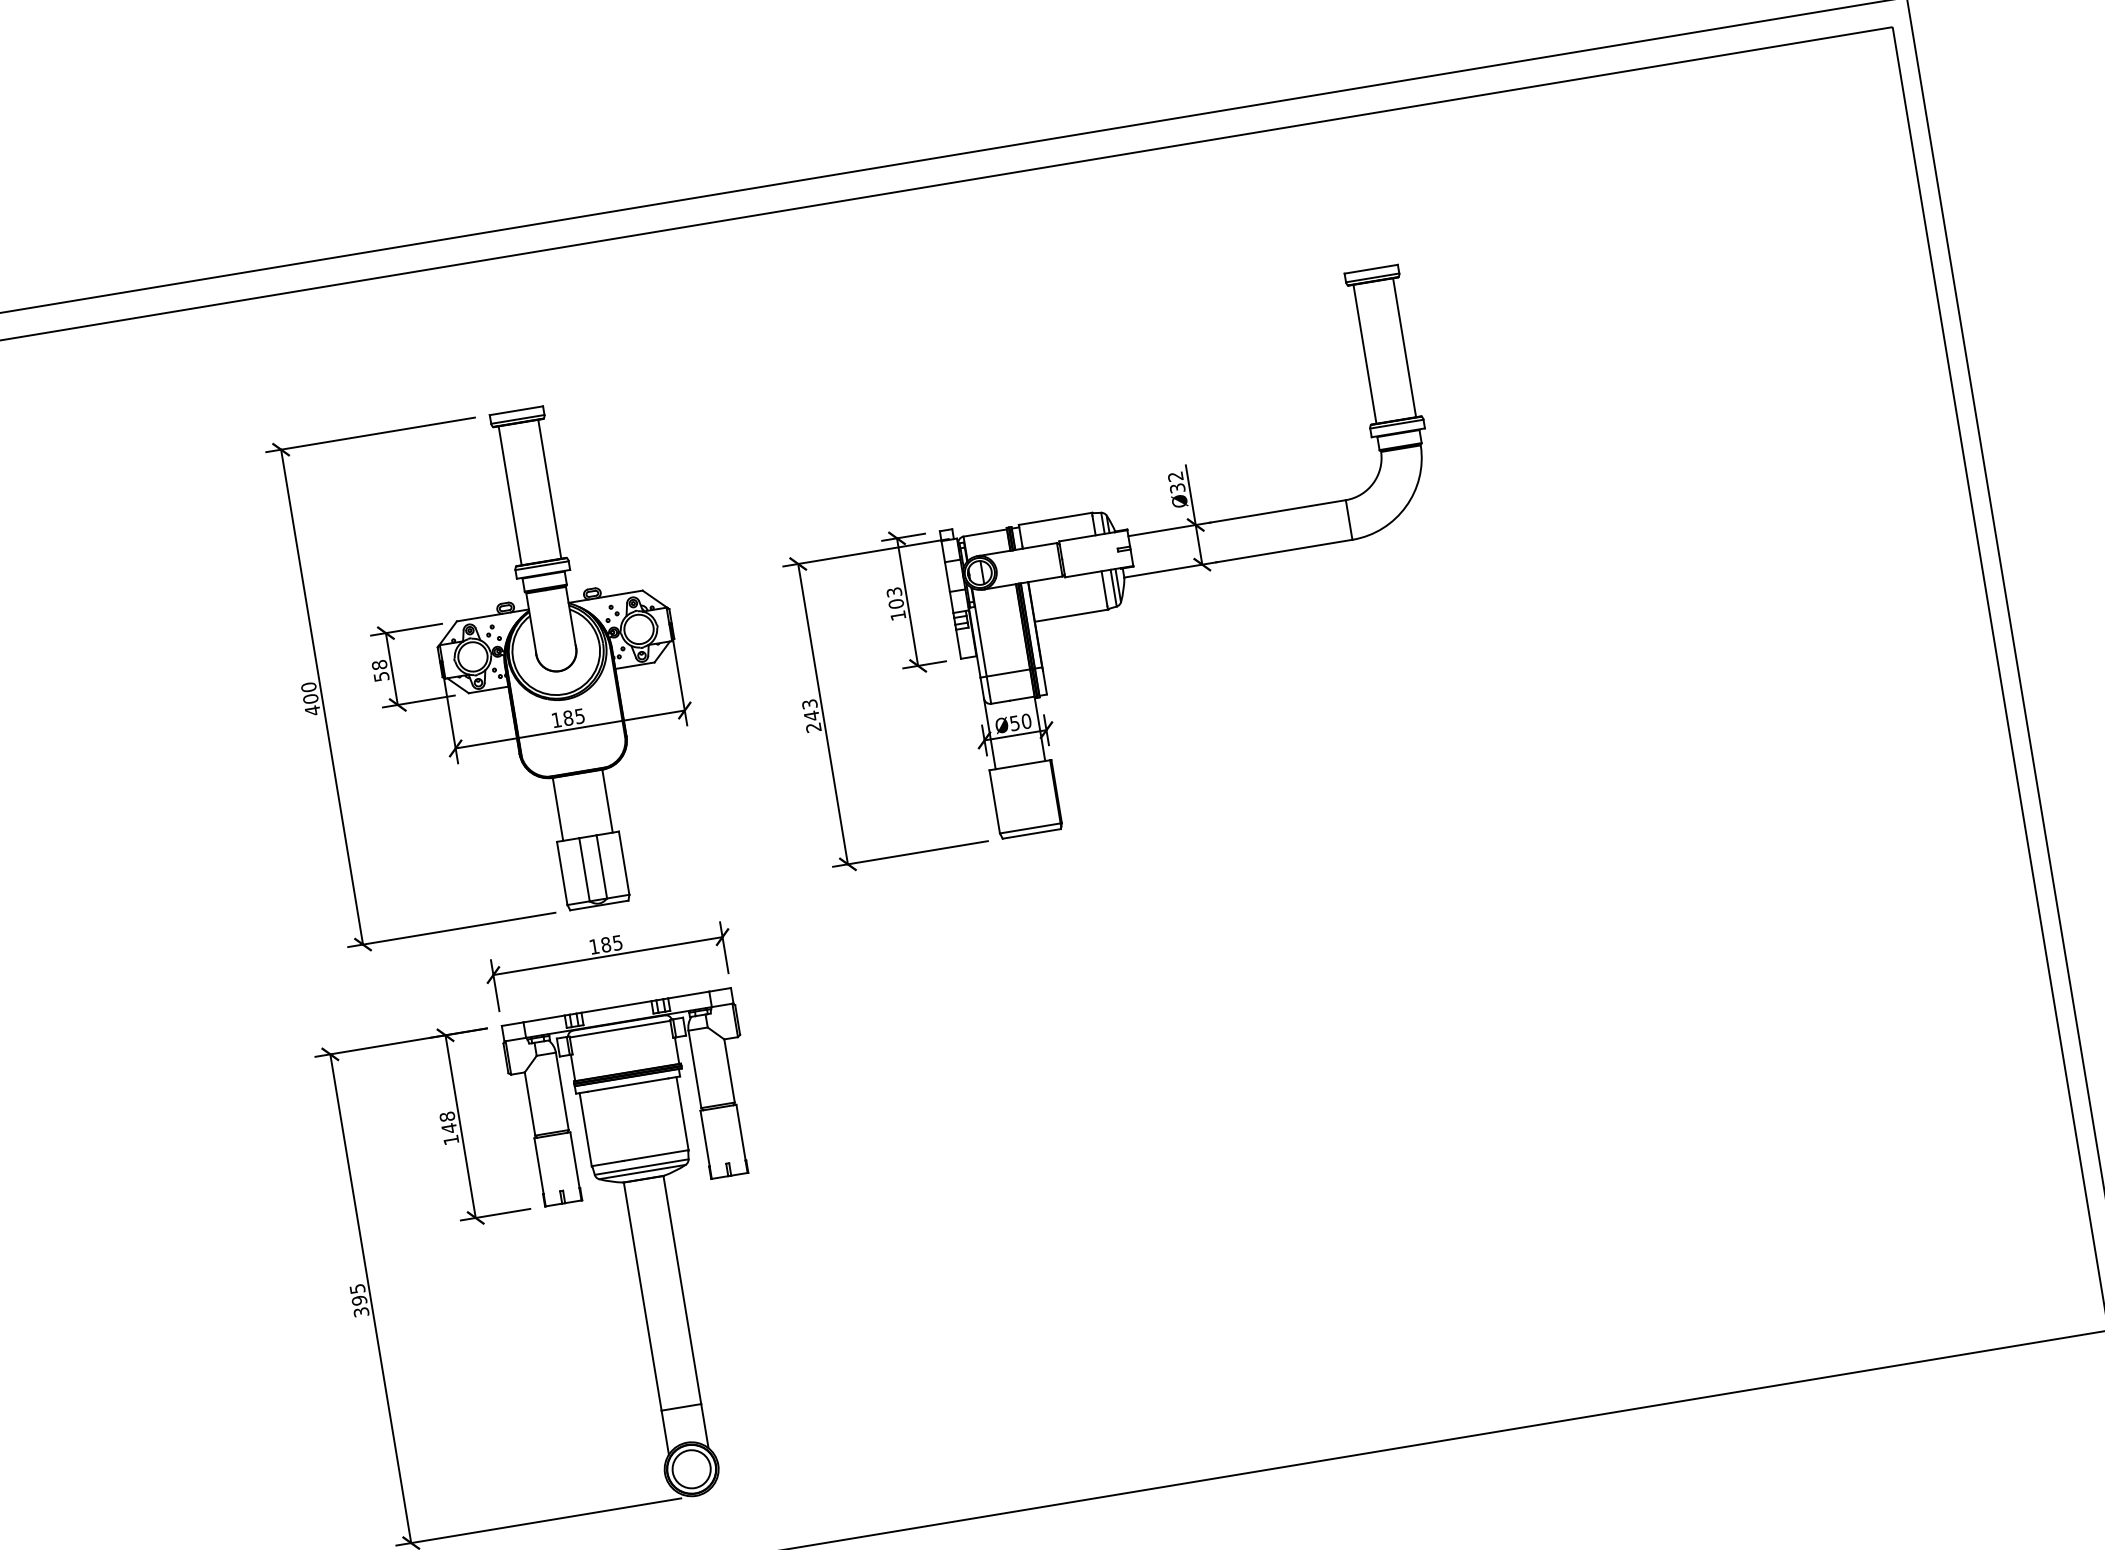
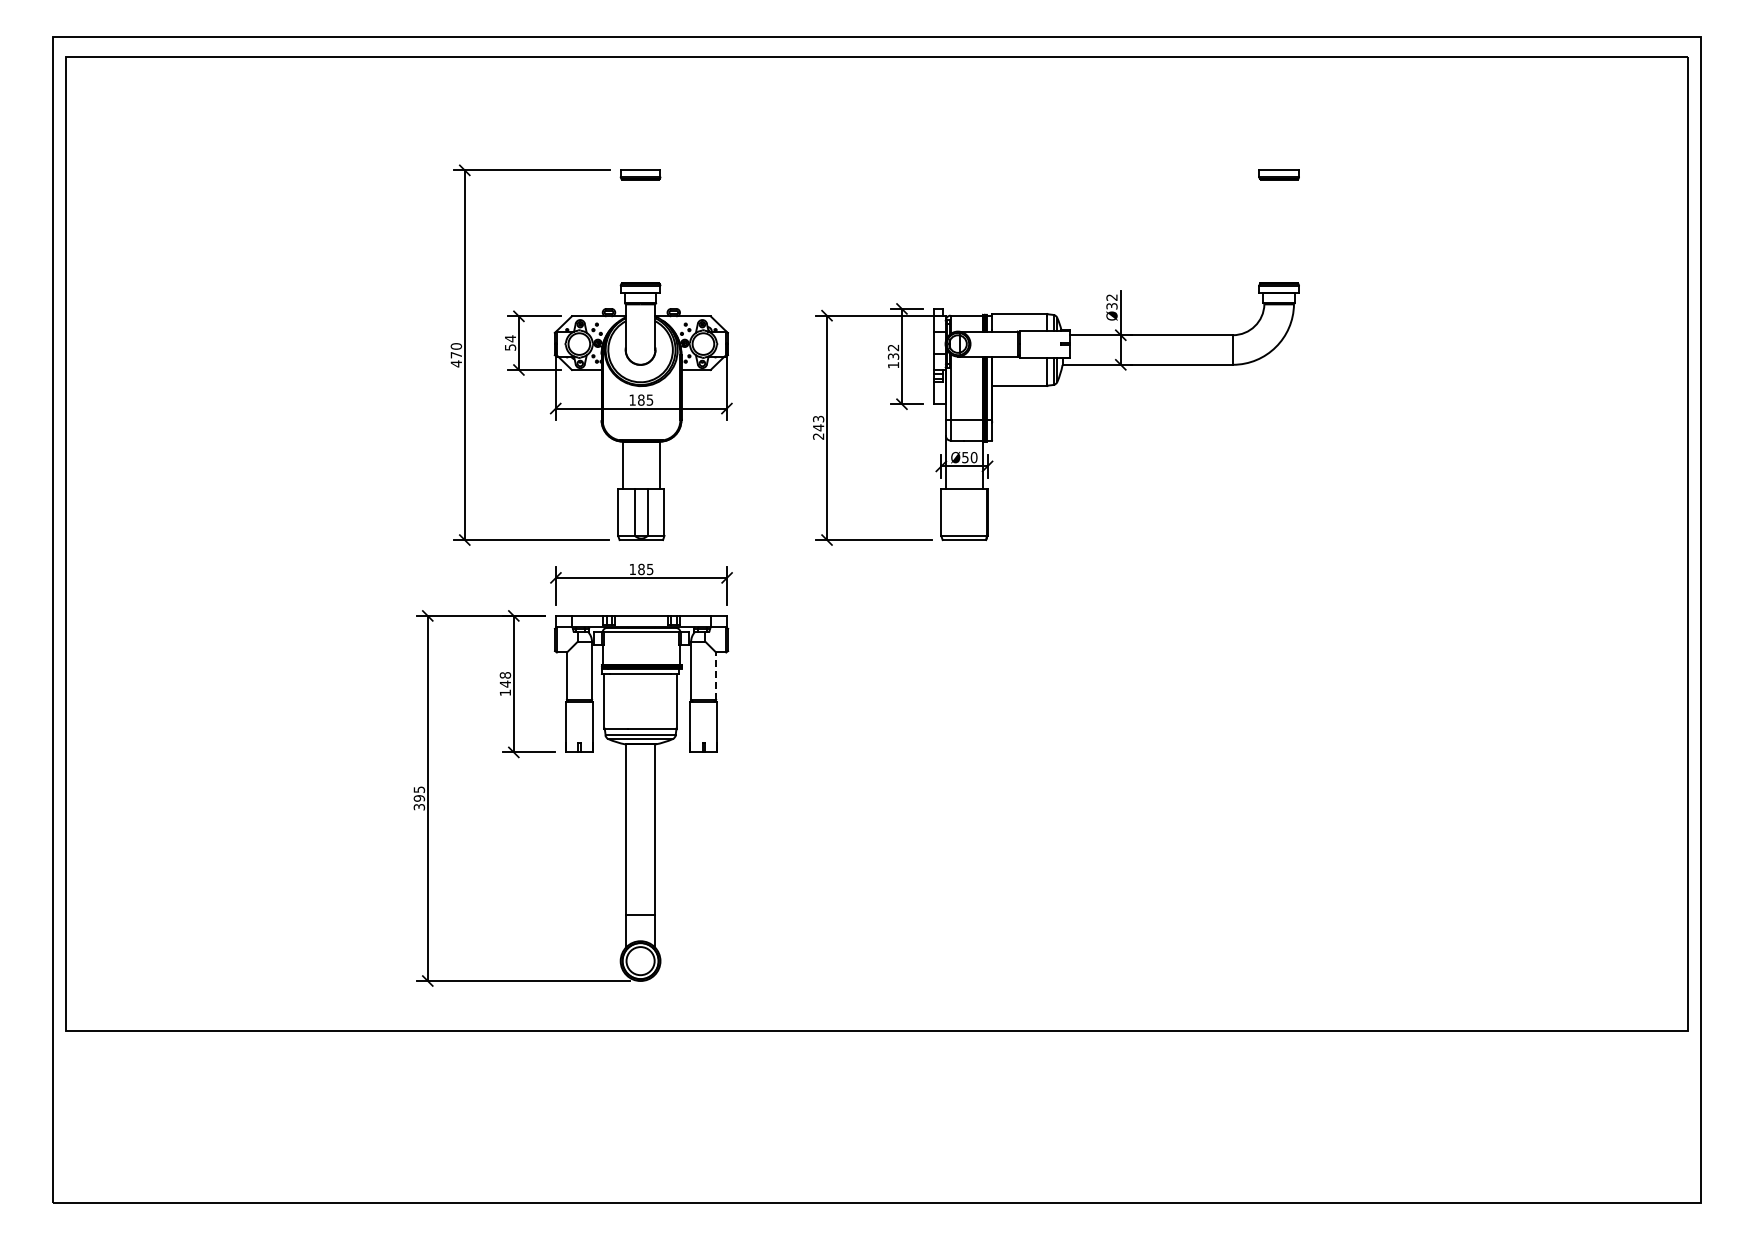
line: (1405, 347) -> (1294, 231), removed
line: (1365, 354) -> (1264, 231), removed
line: (549, 489) -> (655, 231), removed
line: (509, 495) -> (625, 231), removed
text: (895, 597) -> (893, 351), 103 -> 132
text: (379, 664) -> (510, 338), 58 -> 54
text: (310, 698) -> (456, 354), 400 -> 470
line: (730, 1071) -> (716, 676), solid -> dashed

